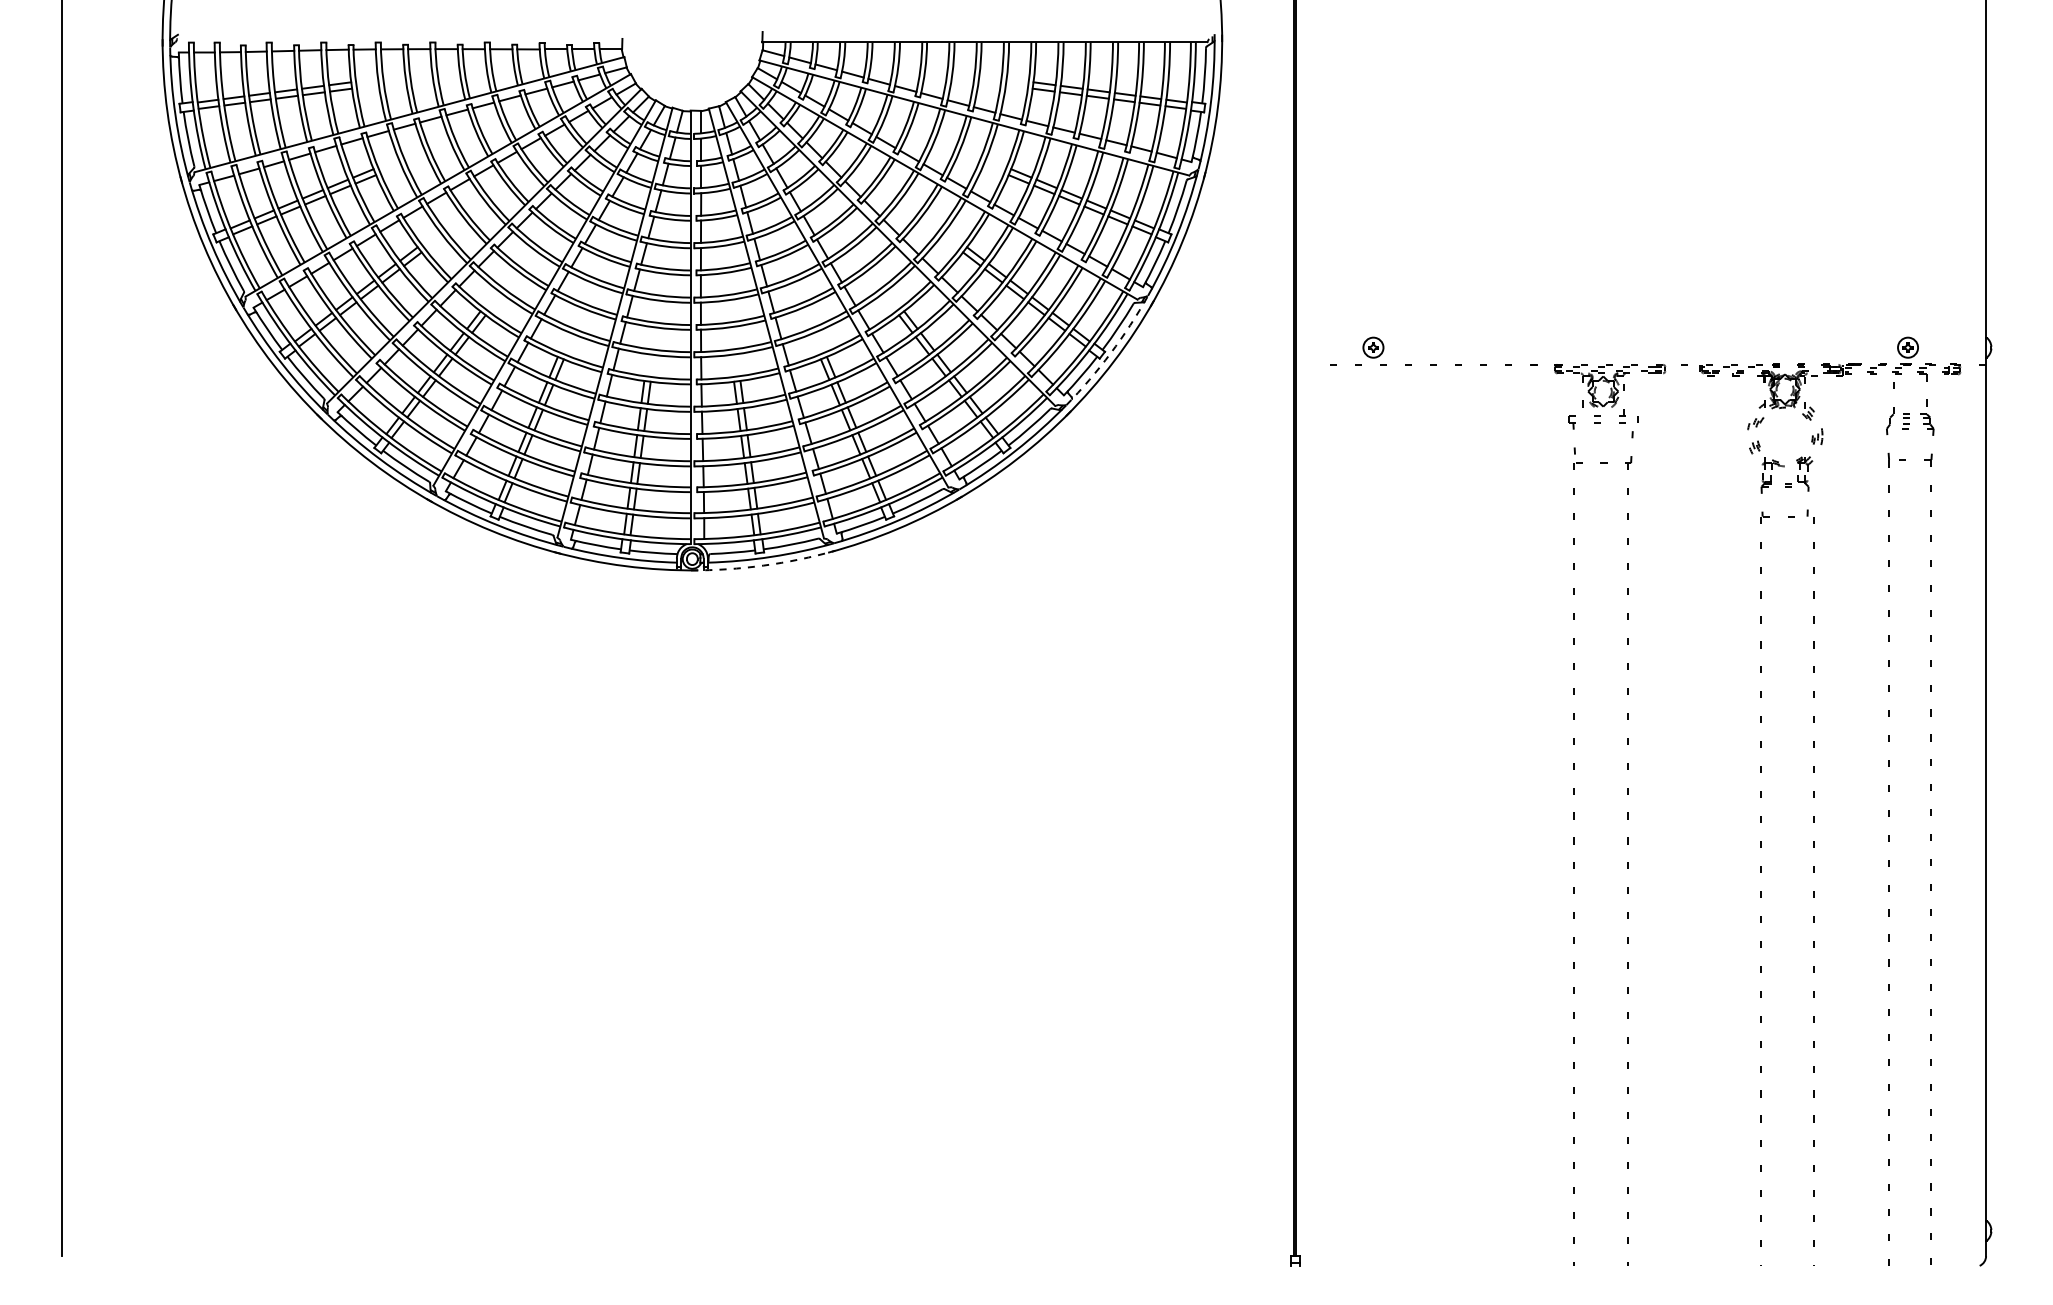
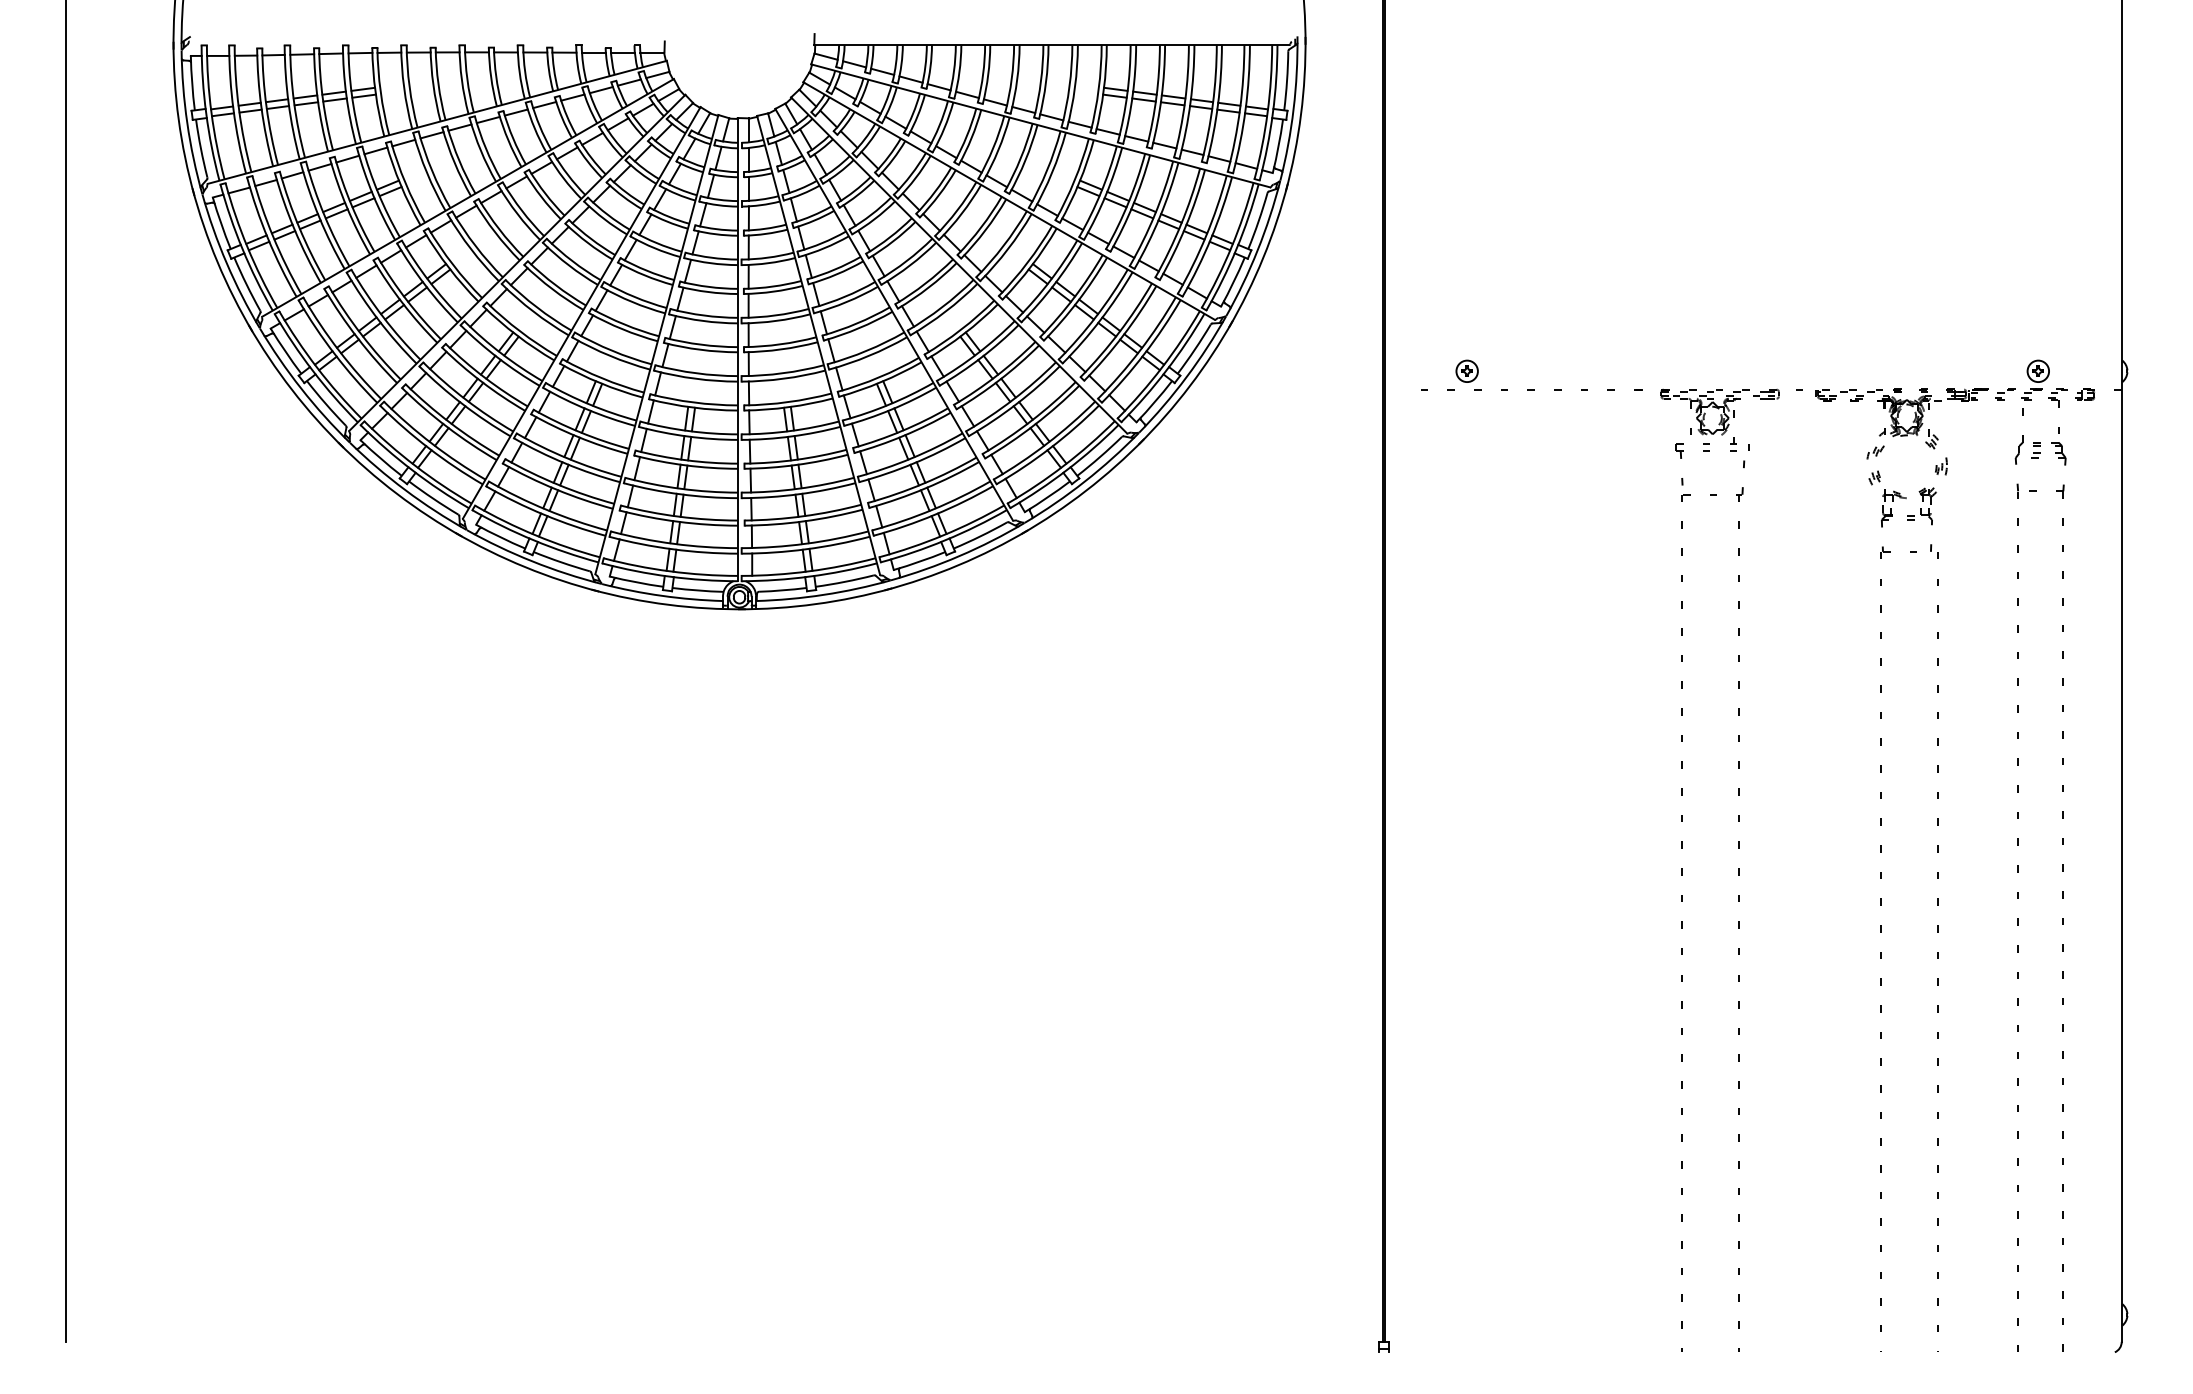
arc: (1110, 353) -> (1186, 377), dashed -> solid
arc: (763, 565) -> (815, 604), dashed -> solid

